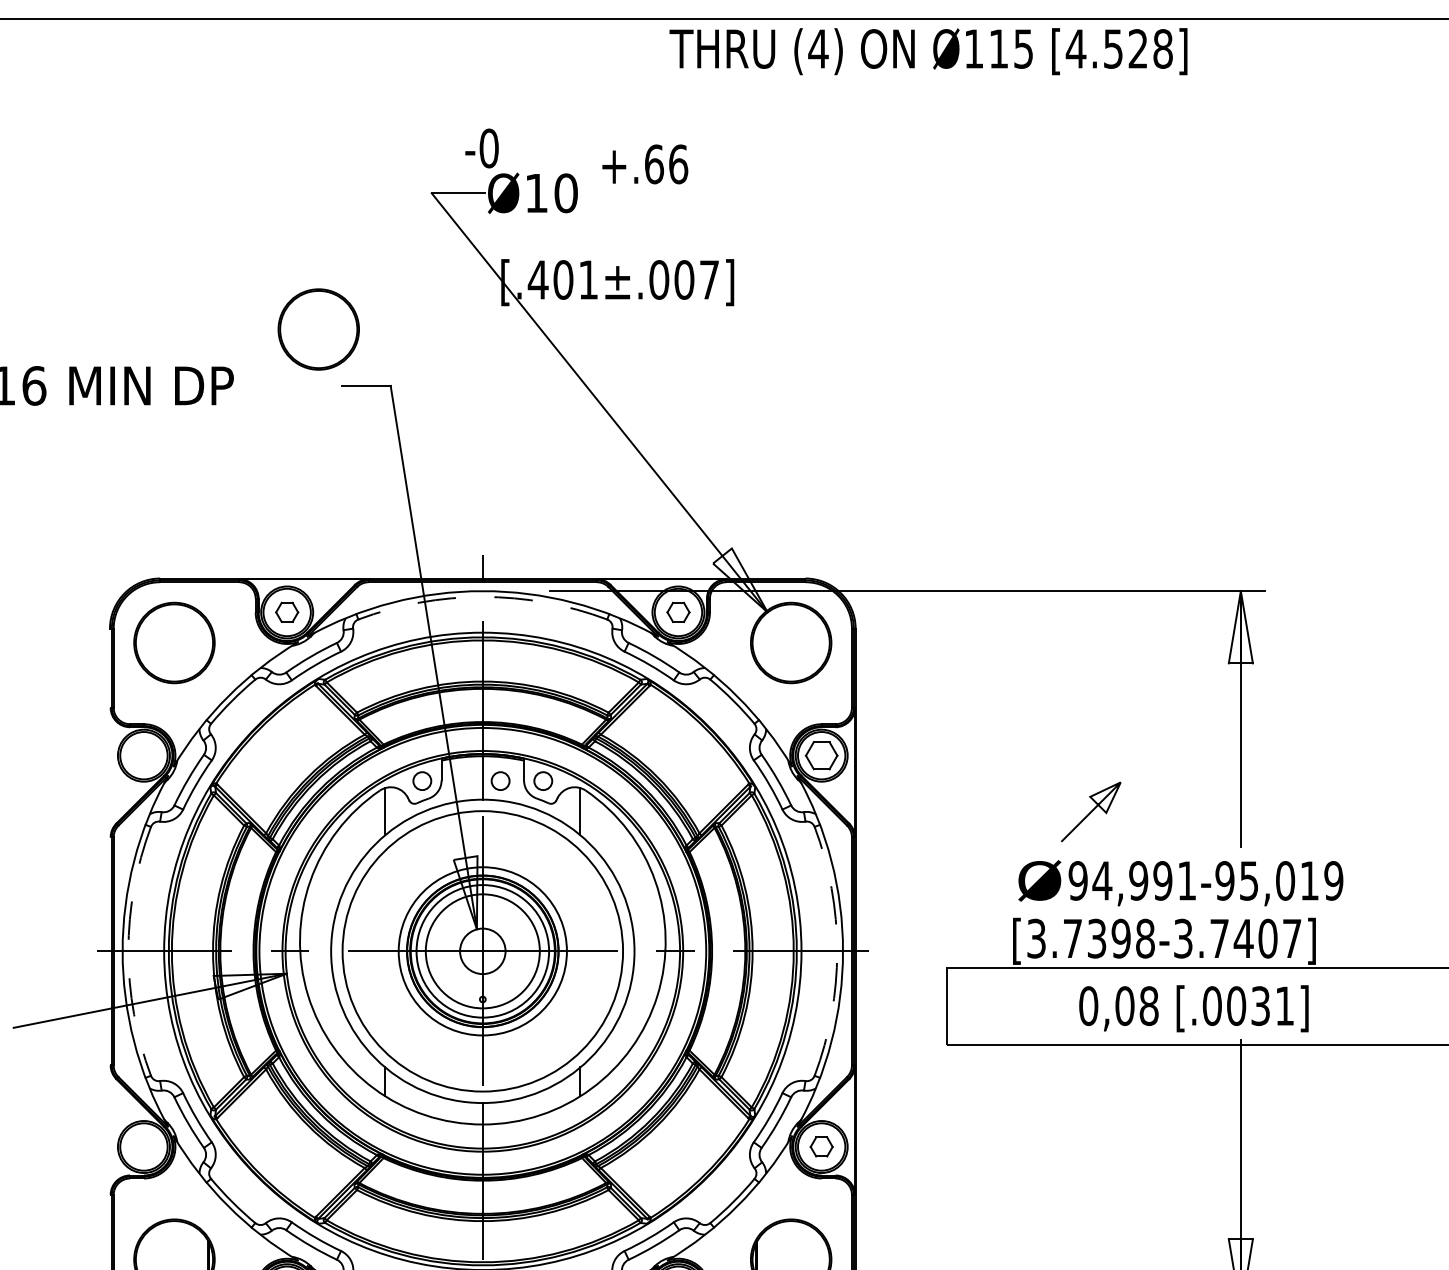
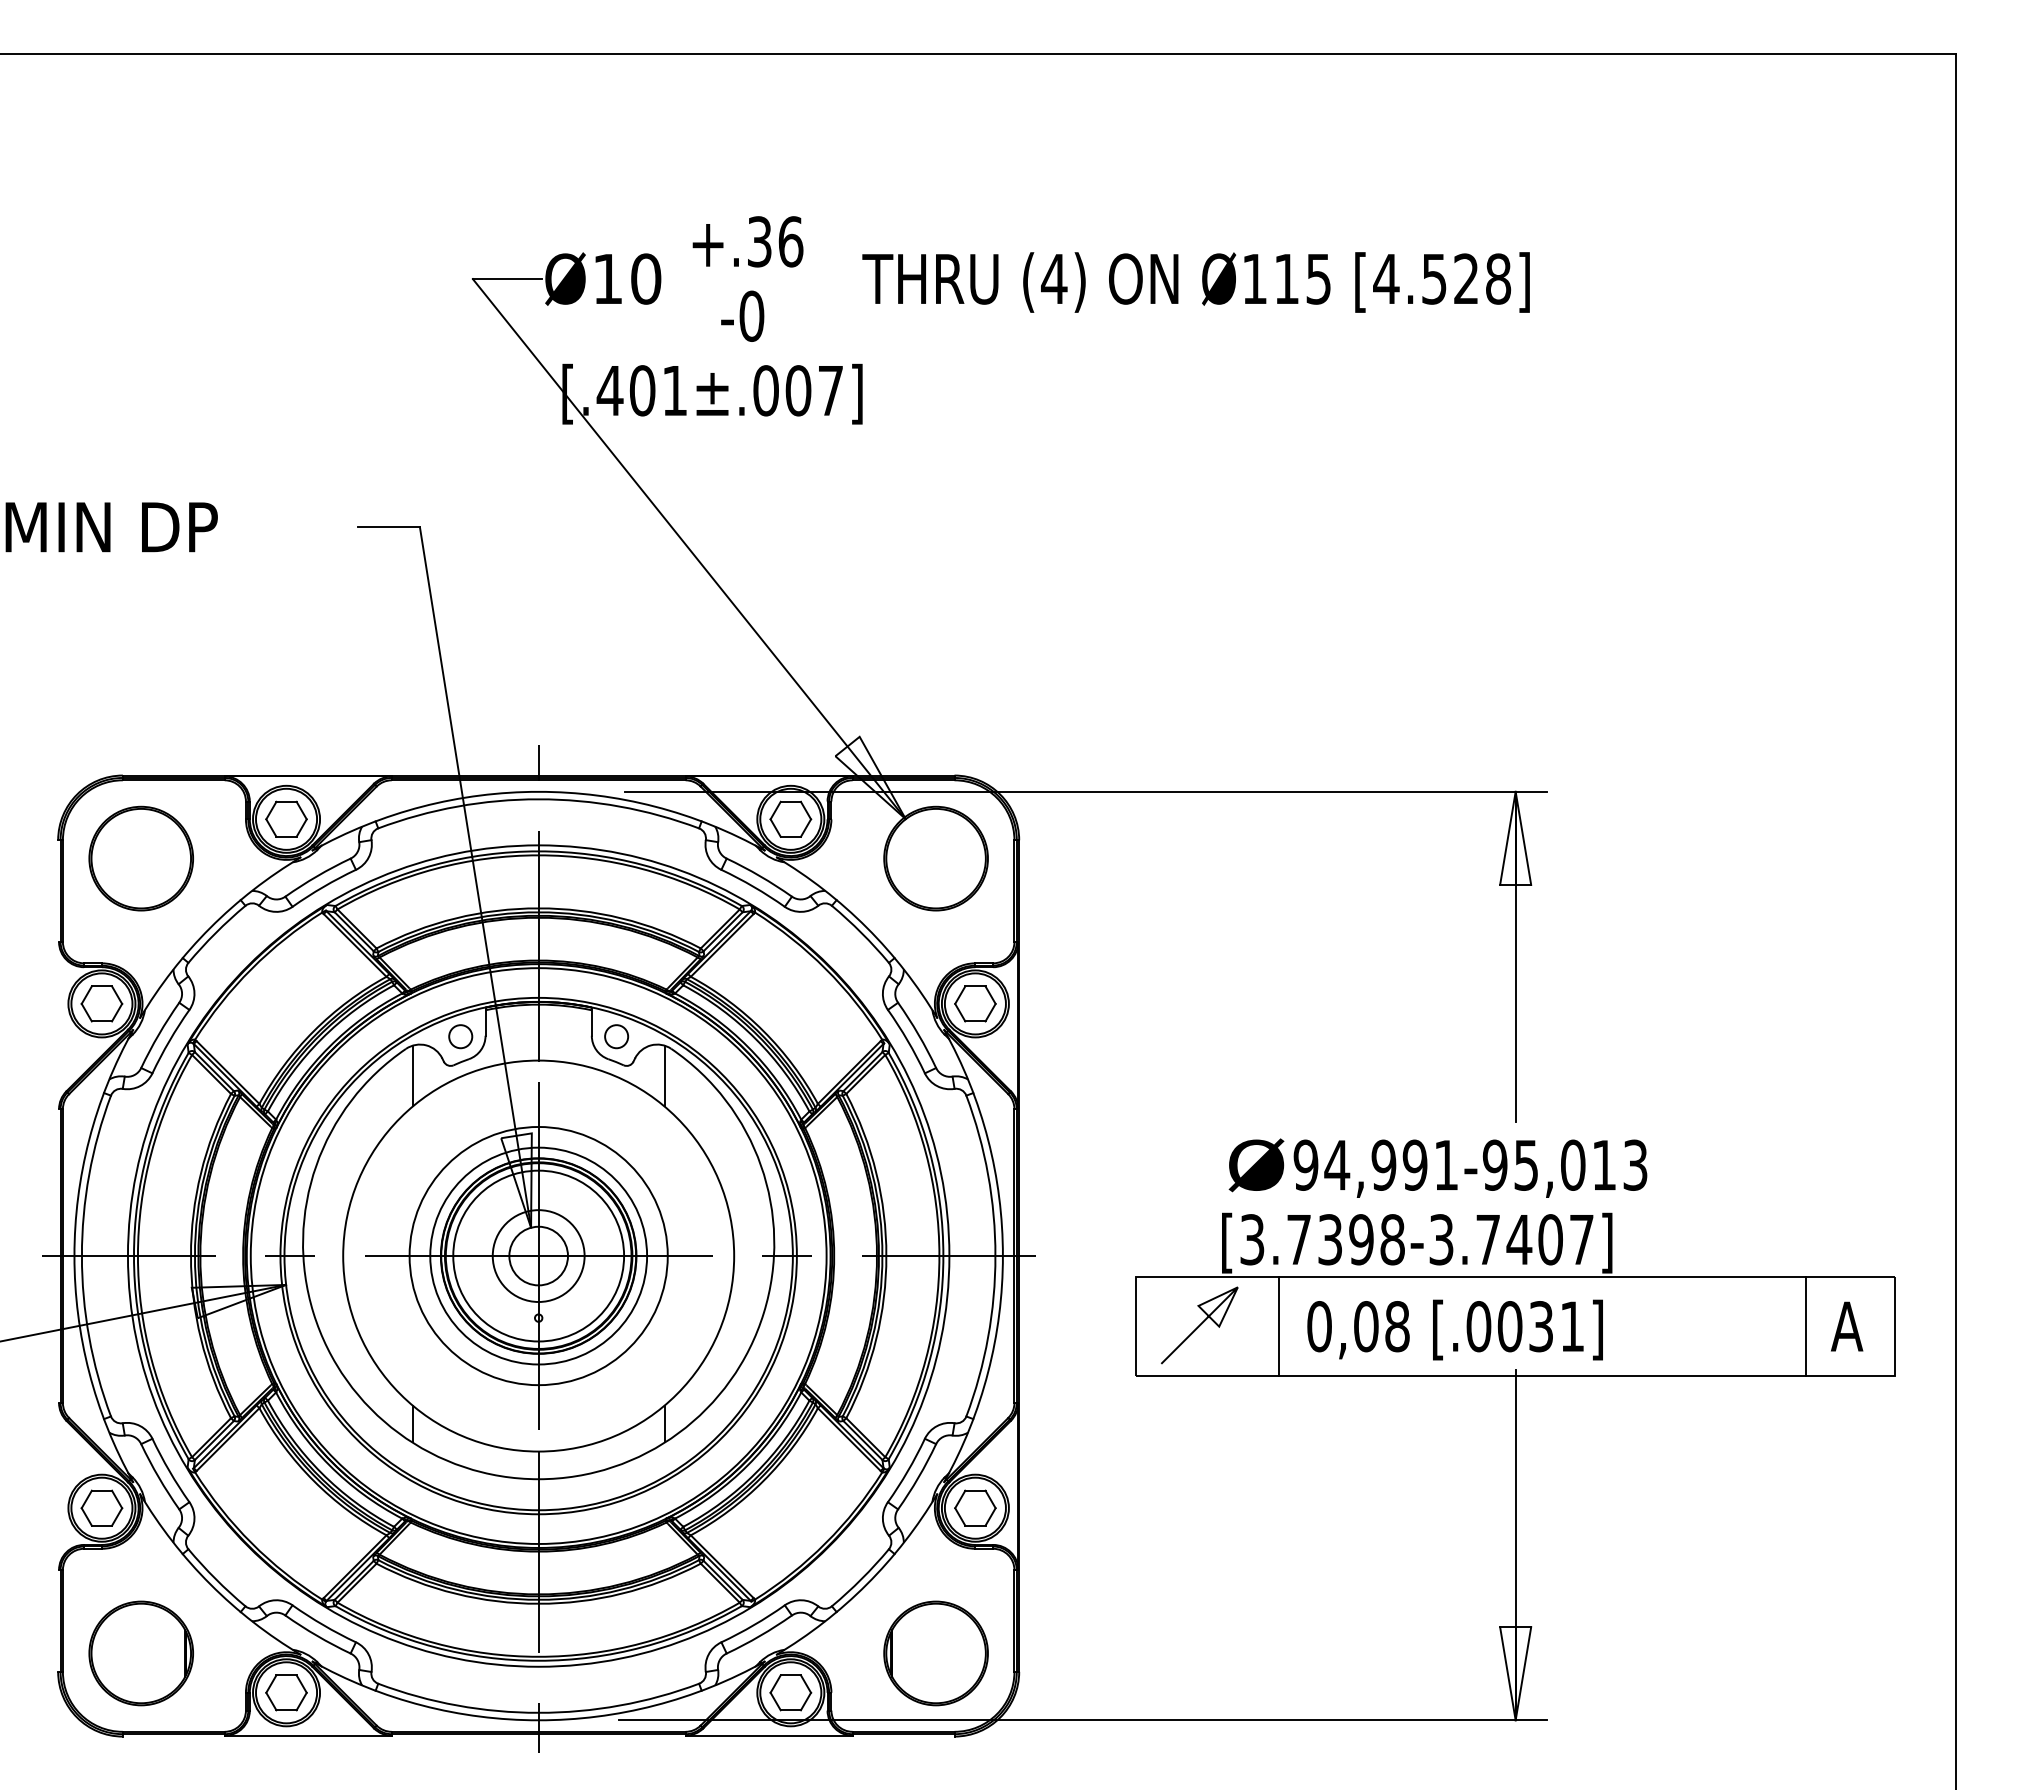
text: (928, 51) -> (1195, 282), moved
text: (481, 147) -> (742, 315), moved
text: (654, 164) -> (759, 241), +.66 -> +.36
part: (318, 329) -> (326, 454), removed
arc: (482, 597) -> (538, 799), dashed -> solid
part: (287, 611) -> (286, 818), size x1.43
part: (678, 611) -> (790, 818), size x1.43
part: (143, 755) -> (101, 1003), added
circle: (500, 780) -> (561, 1036), removed
line: (1090, 812) -> (1199, 1325), moved
text: (1333, 880) -> (1635, 1164), 94,991-95,019 -> 94,991-95,013
circle: (482, 950) -> (538, 1255), size x0.71
arc: (128, 951) -> (81, 1256), dashed -> solid
circle: (482, 951) -> (538, 1256), size x0.62
arc: (837, 951) -> (995, 1256), dashed -> solid
line: (1057, 1006) -> (1279, 1326), added
part: (143, 1146) -> (101, 1507), added
part: (821, 1146) -> (975, 1507), size x1.43

